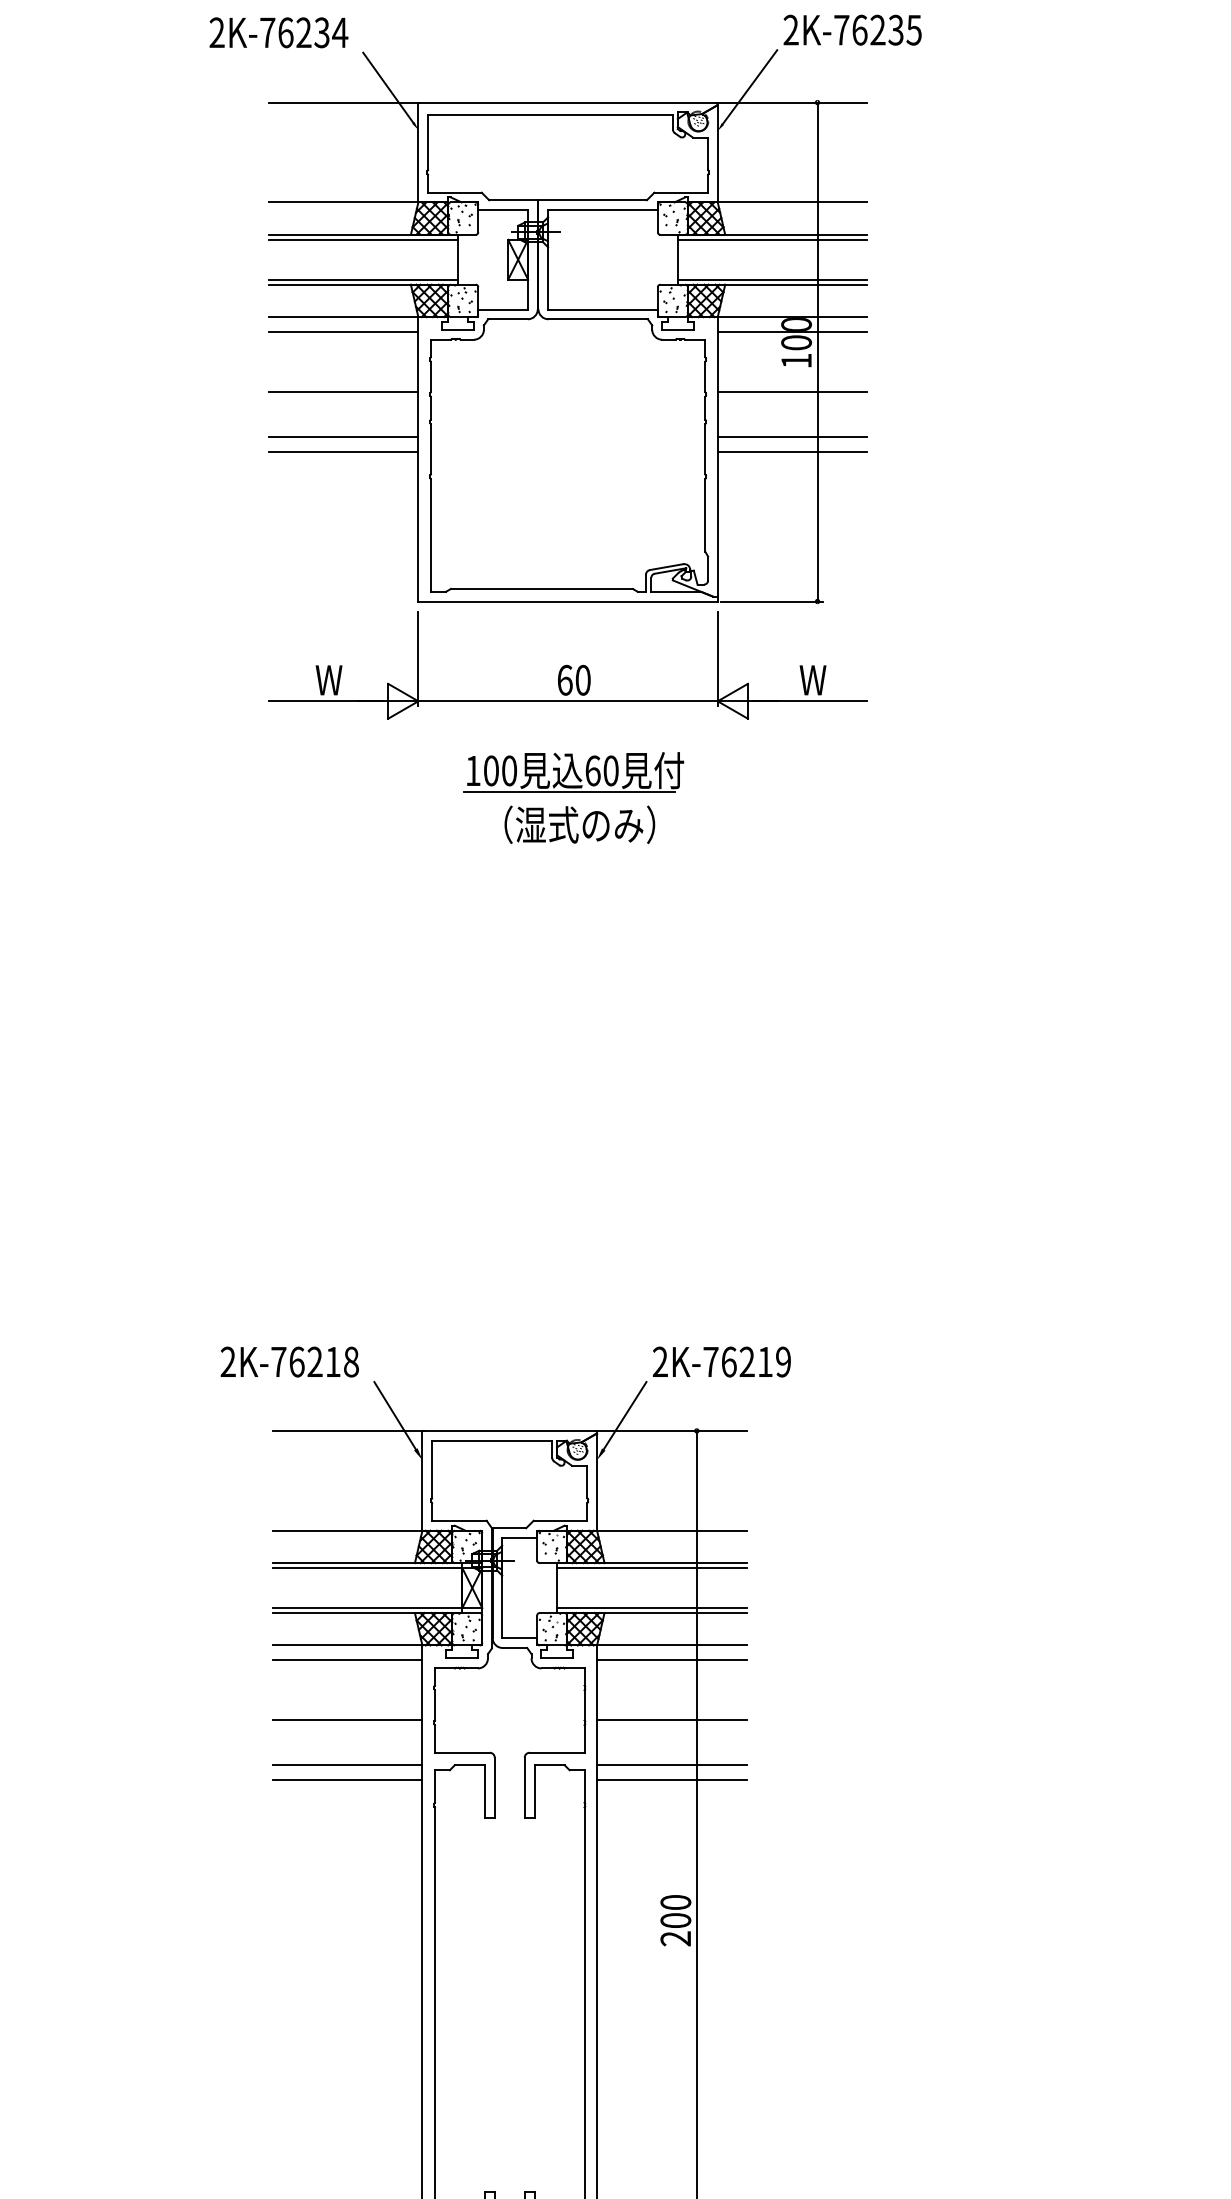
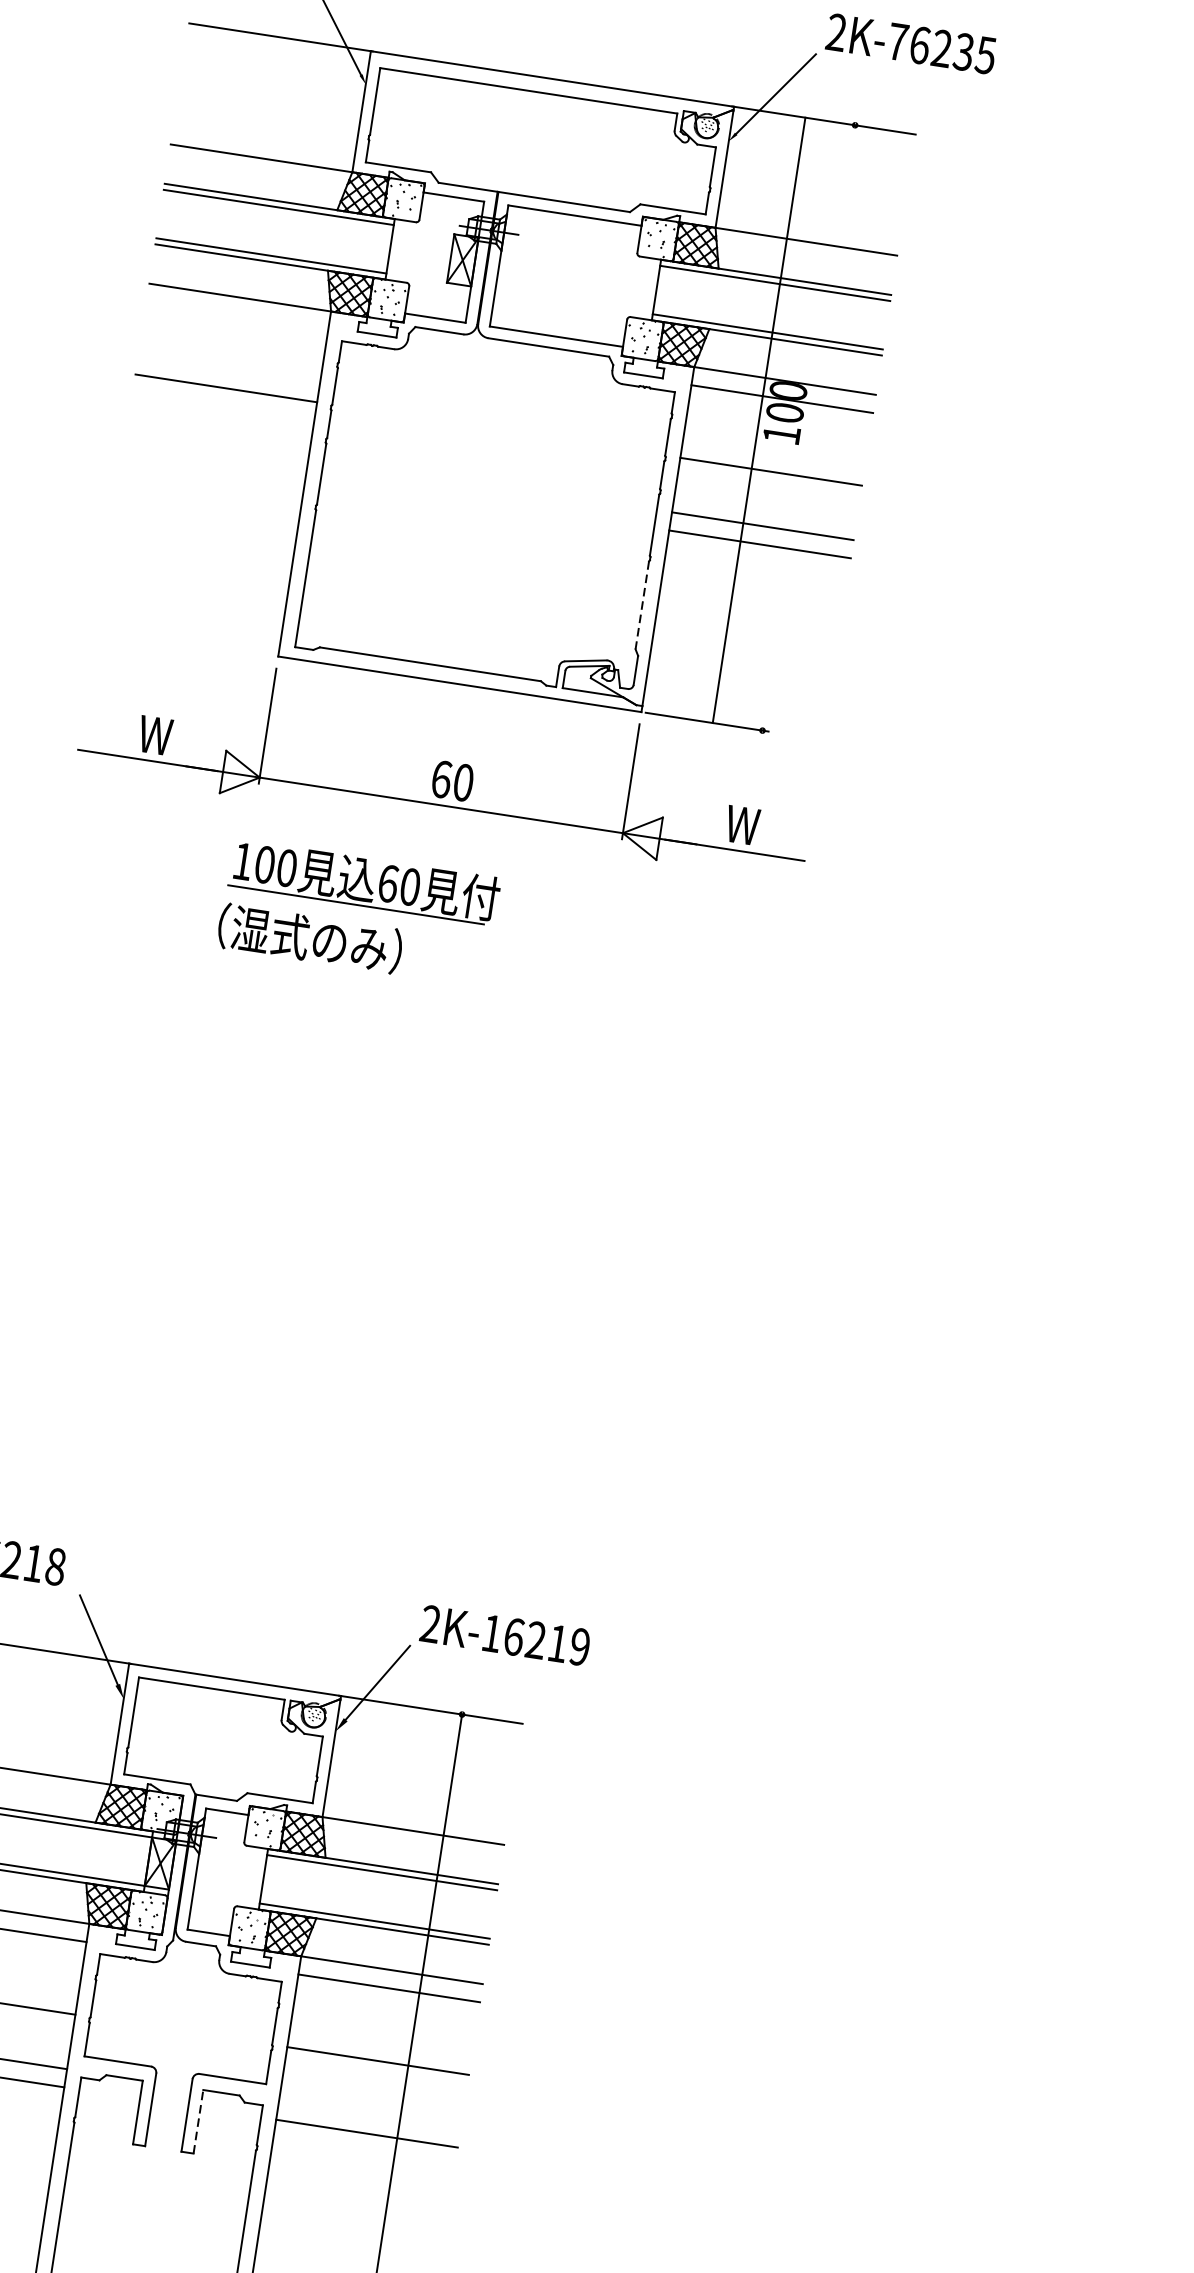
line: (343, 332) -> (237, 316), removed
line: (817, 351) -> (759, 419), moved
line: (343, 436) -> (218, 442), removed
line: (343, 451) -> (215, 460), removed
line: (705, 515) -> (642, 605), solid -> dashed
part: (573, 772) -> (364, 882), moved
text: (579, 824) -> (309, 938), moved
text: (710, 1361) -> (491, 1632), 2K-76219 -> 2K-16219
line: (671, 1765) -> (369, 2115), removed
line: (534, 1790) -> (198, 2120), solid -> dashed

